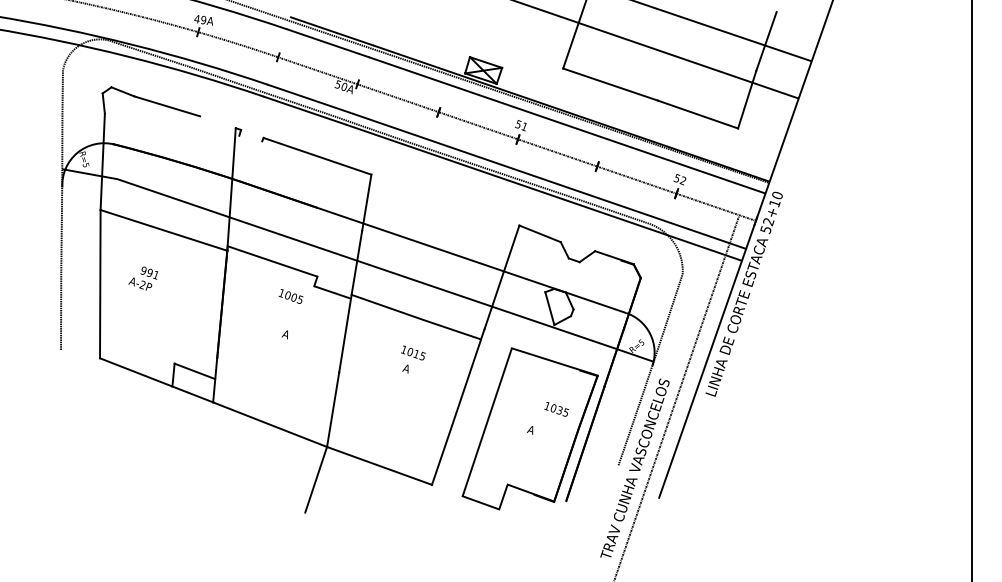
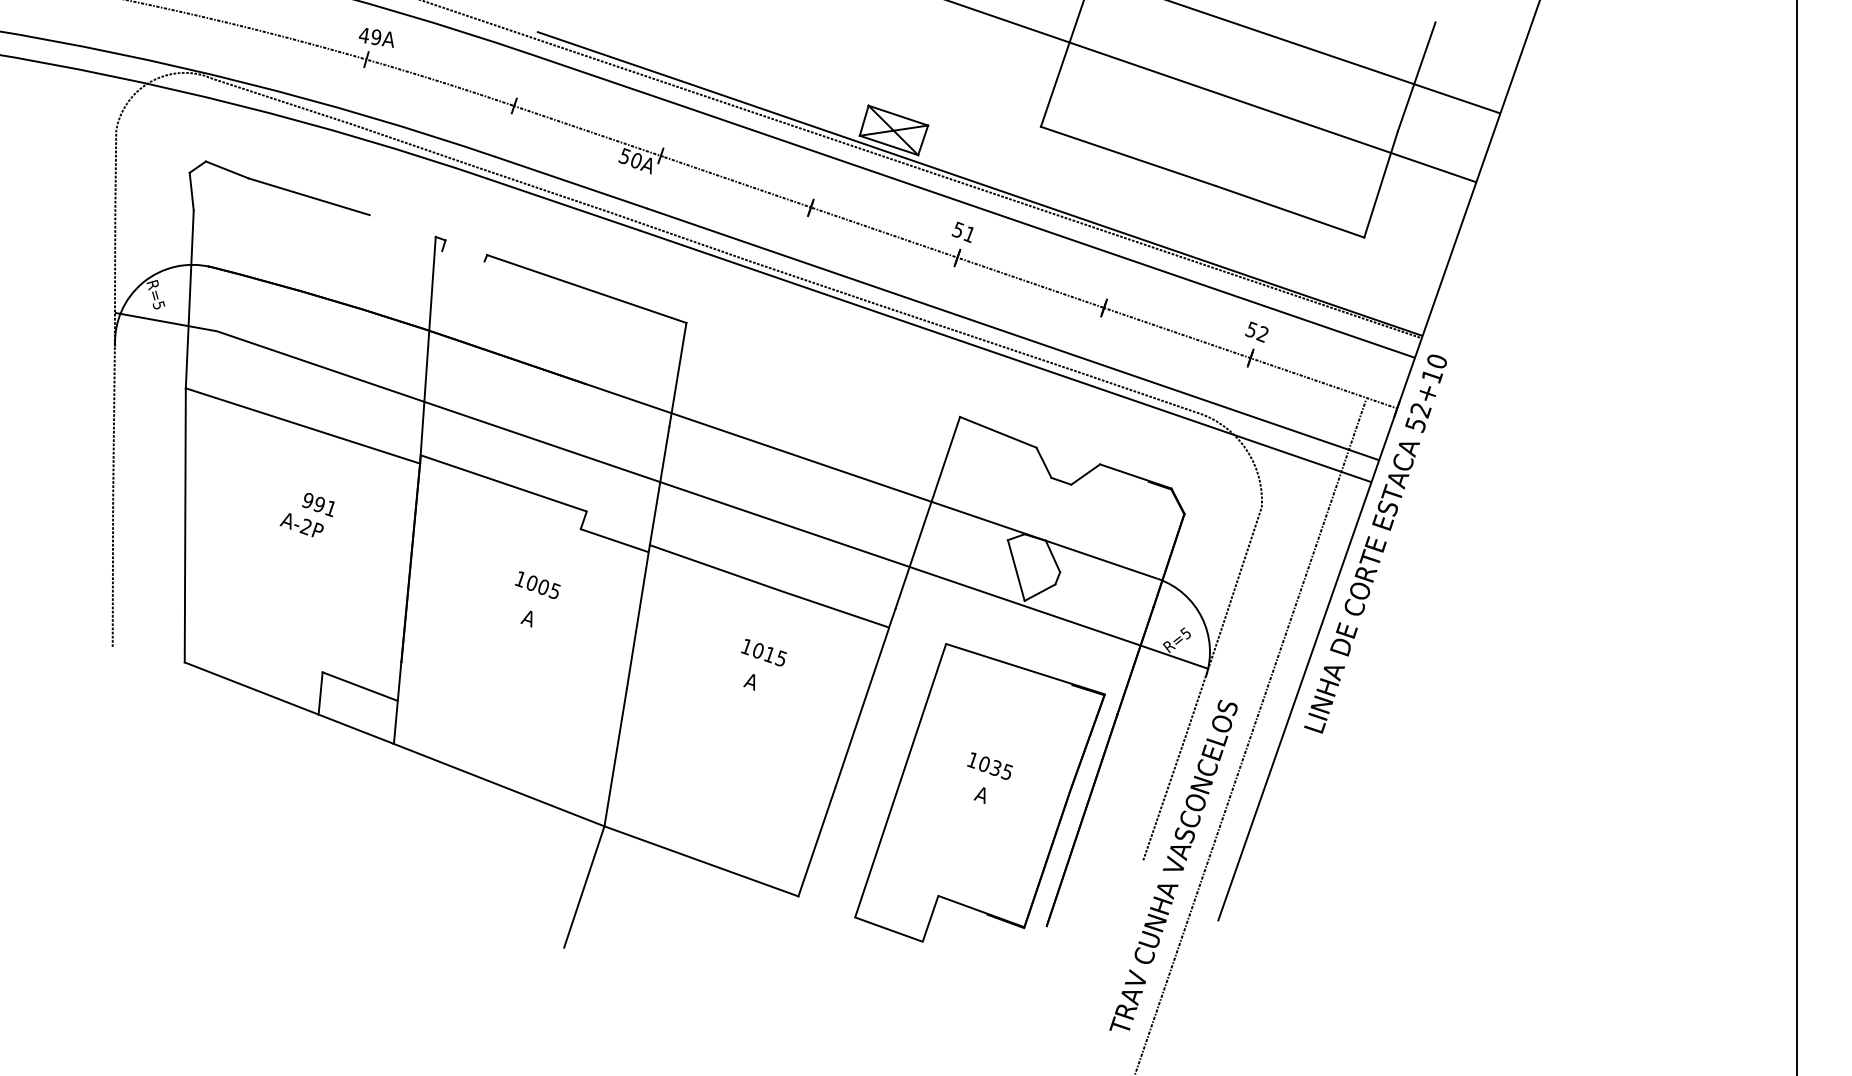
text: (142, 278) -> (305, 514), moved
text: (290, 296) -> (536, 585), moved
text: (556, 409) -> (989, 766), moved

